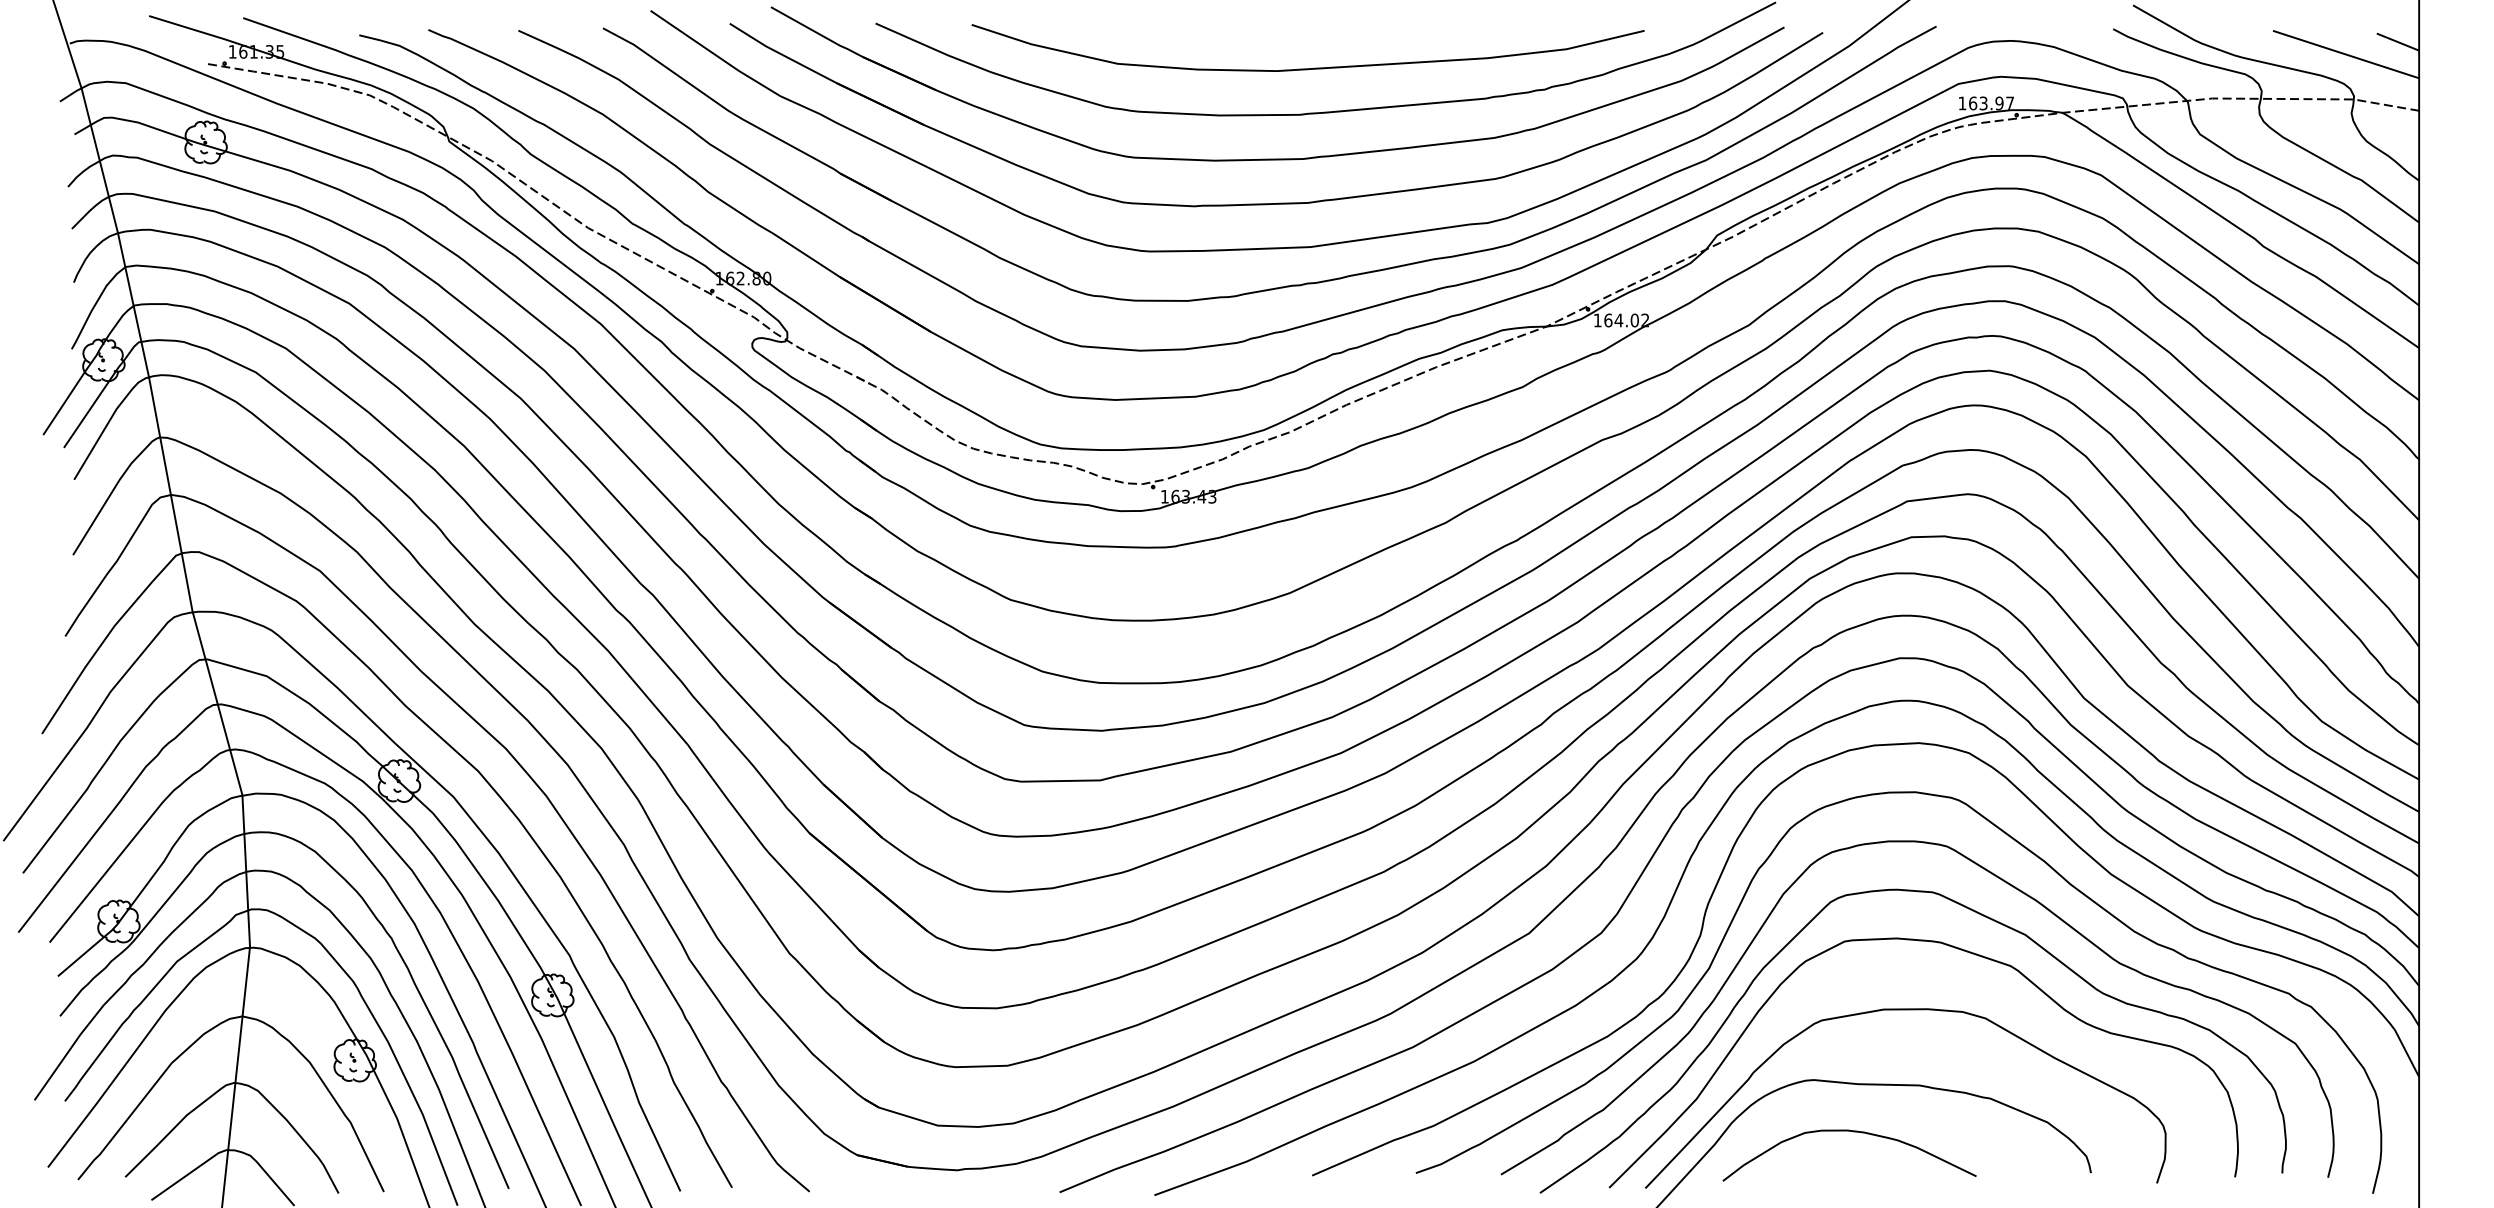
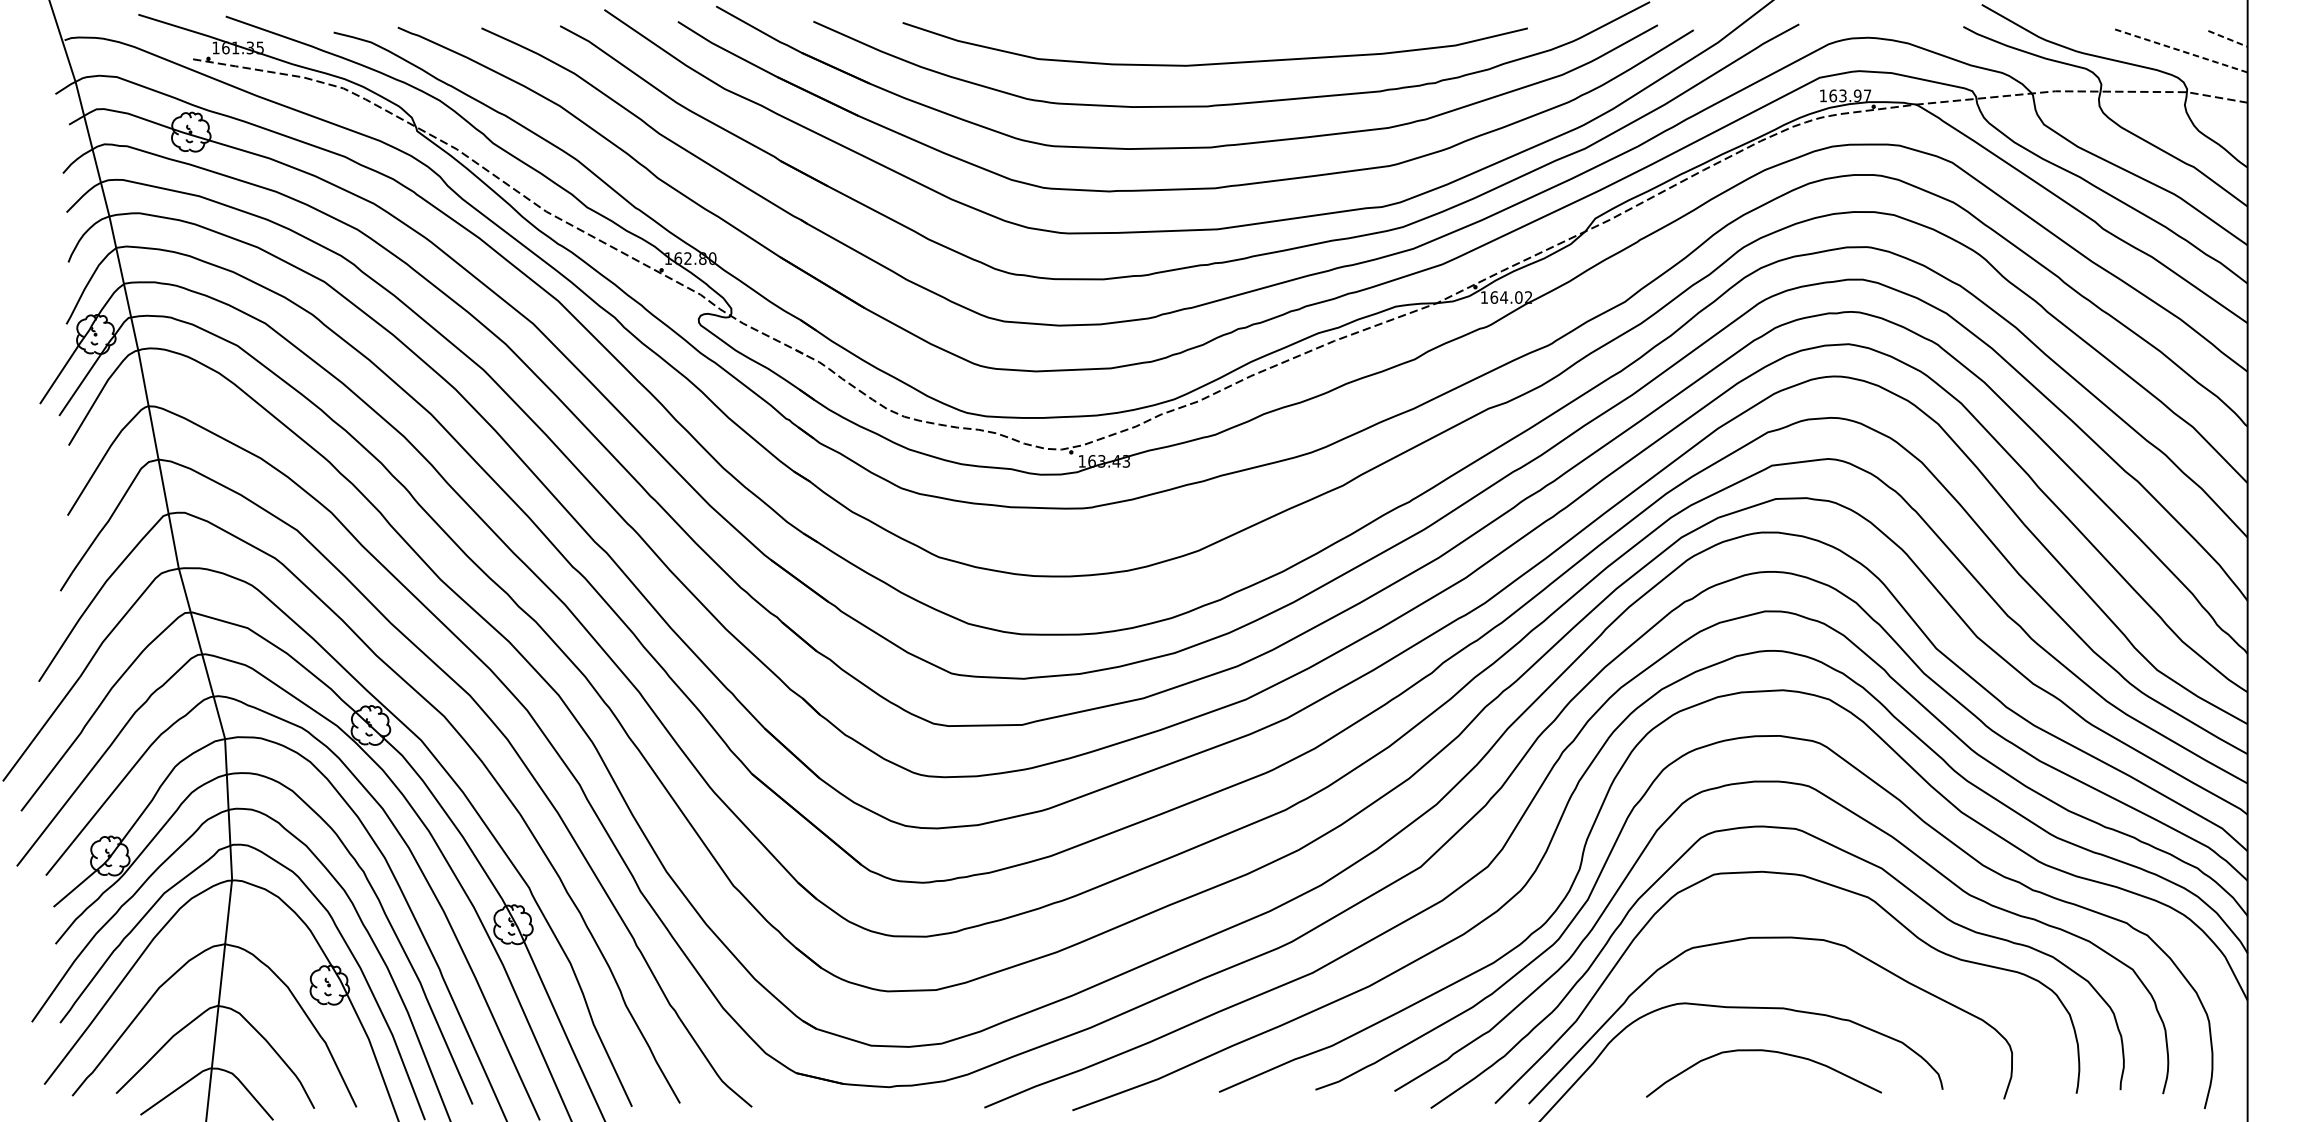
line: (2398, 42) -> (2228, 39), solid -> dashed
line: (2346, 54) -> (2180, 50), solid -> dashed
curve: (1853, 1132) -> (1767, 1052), moved

